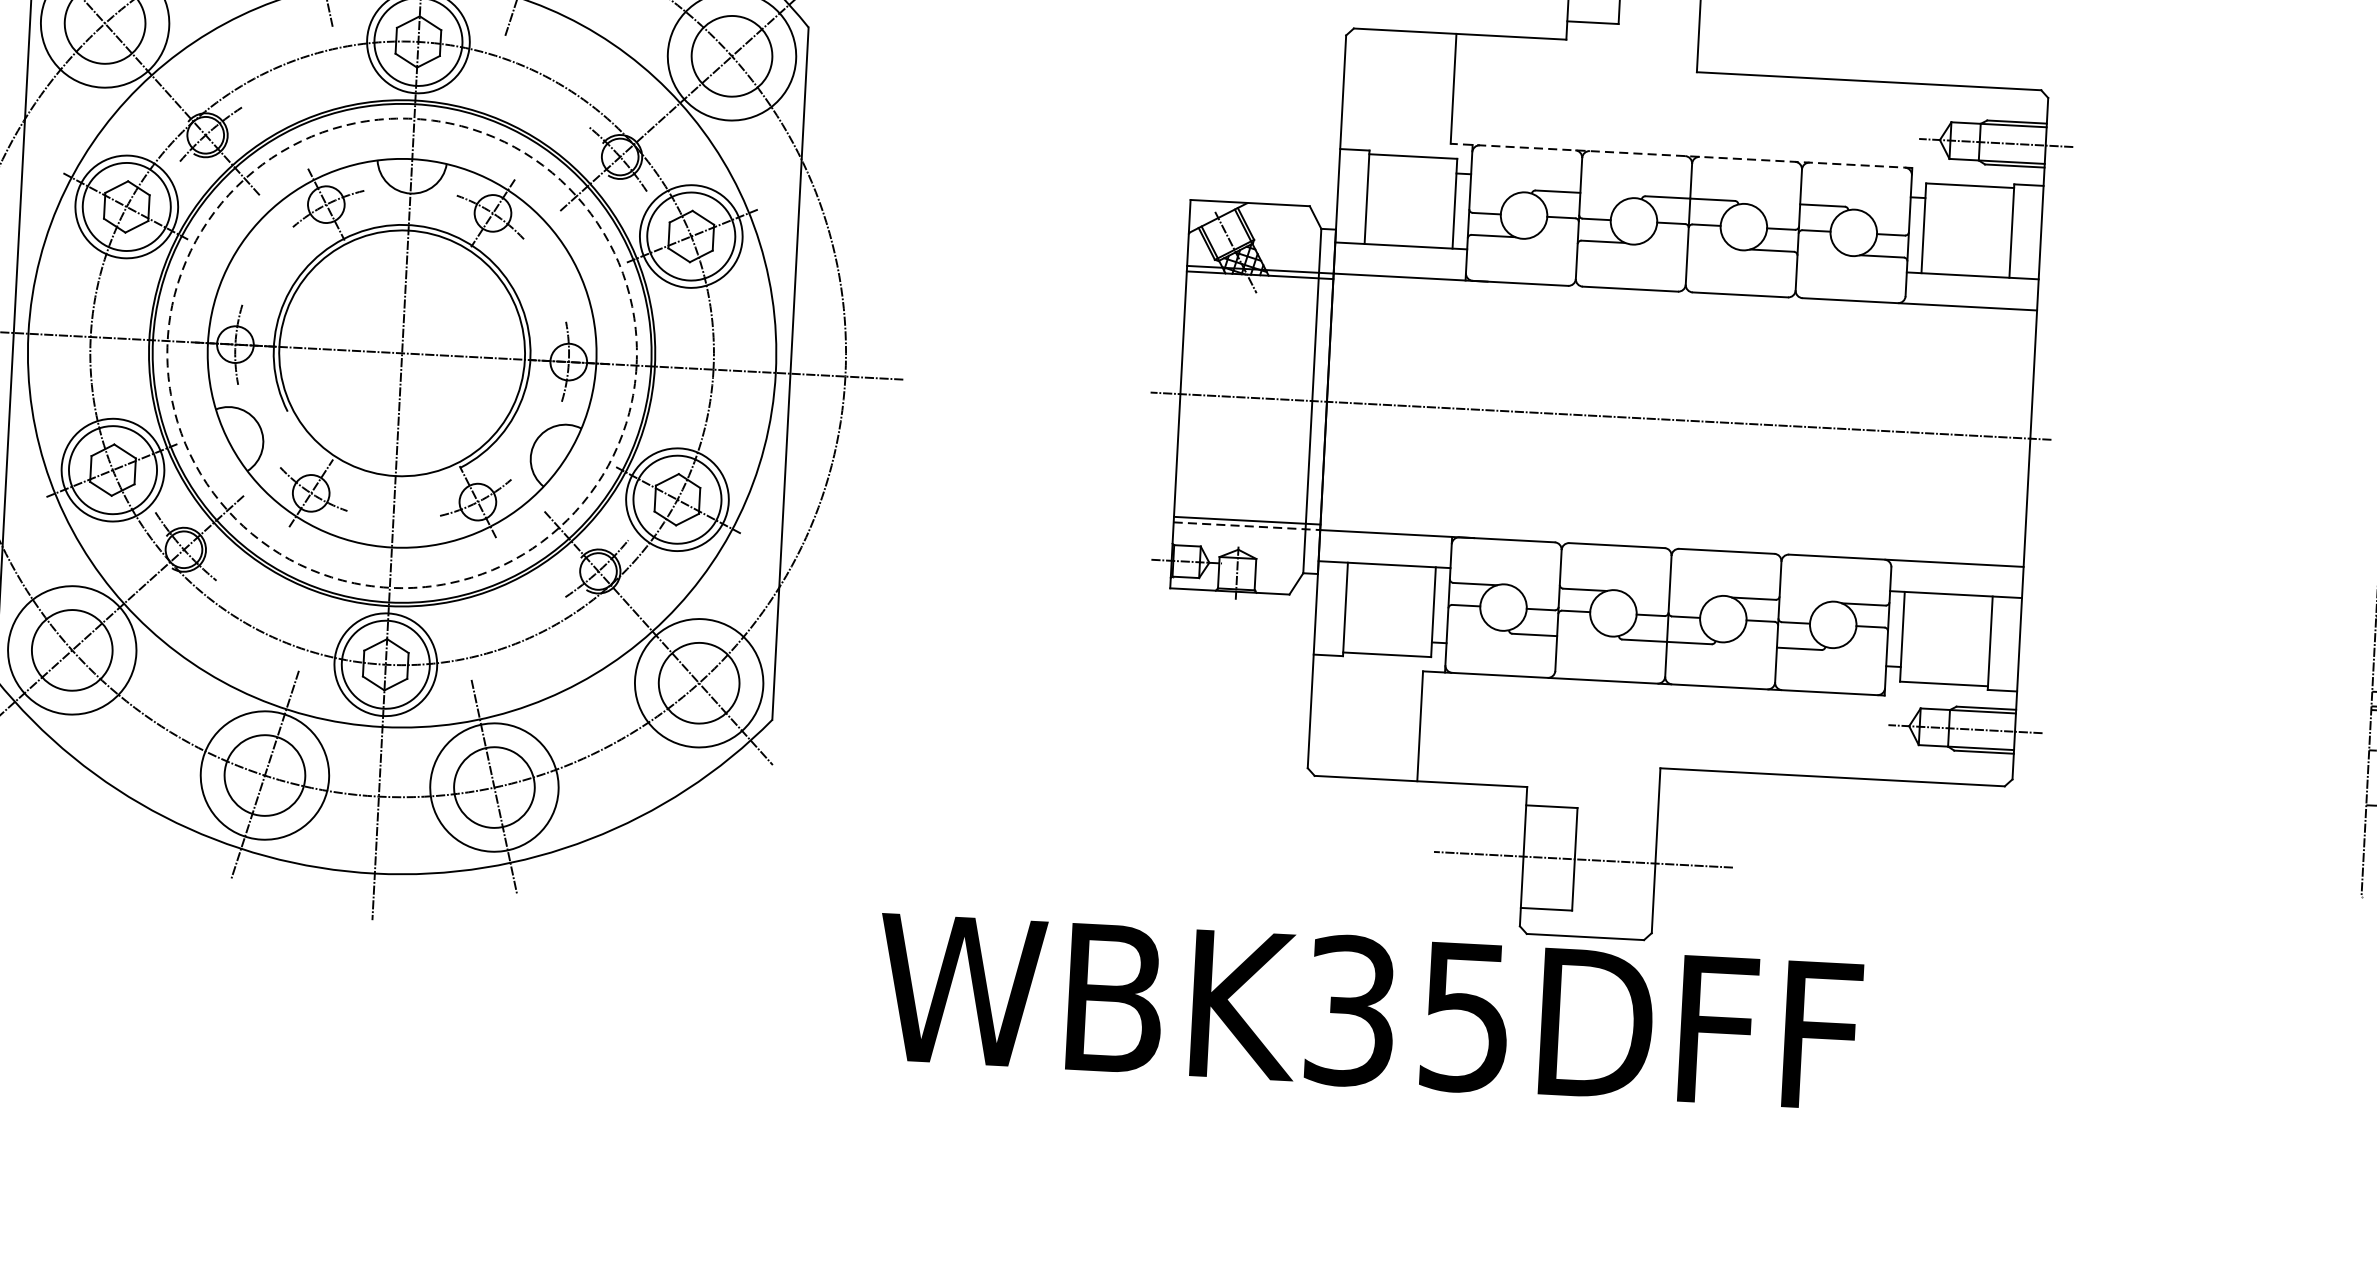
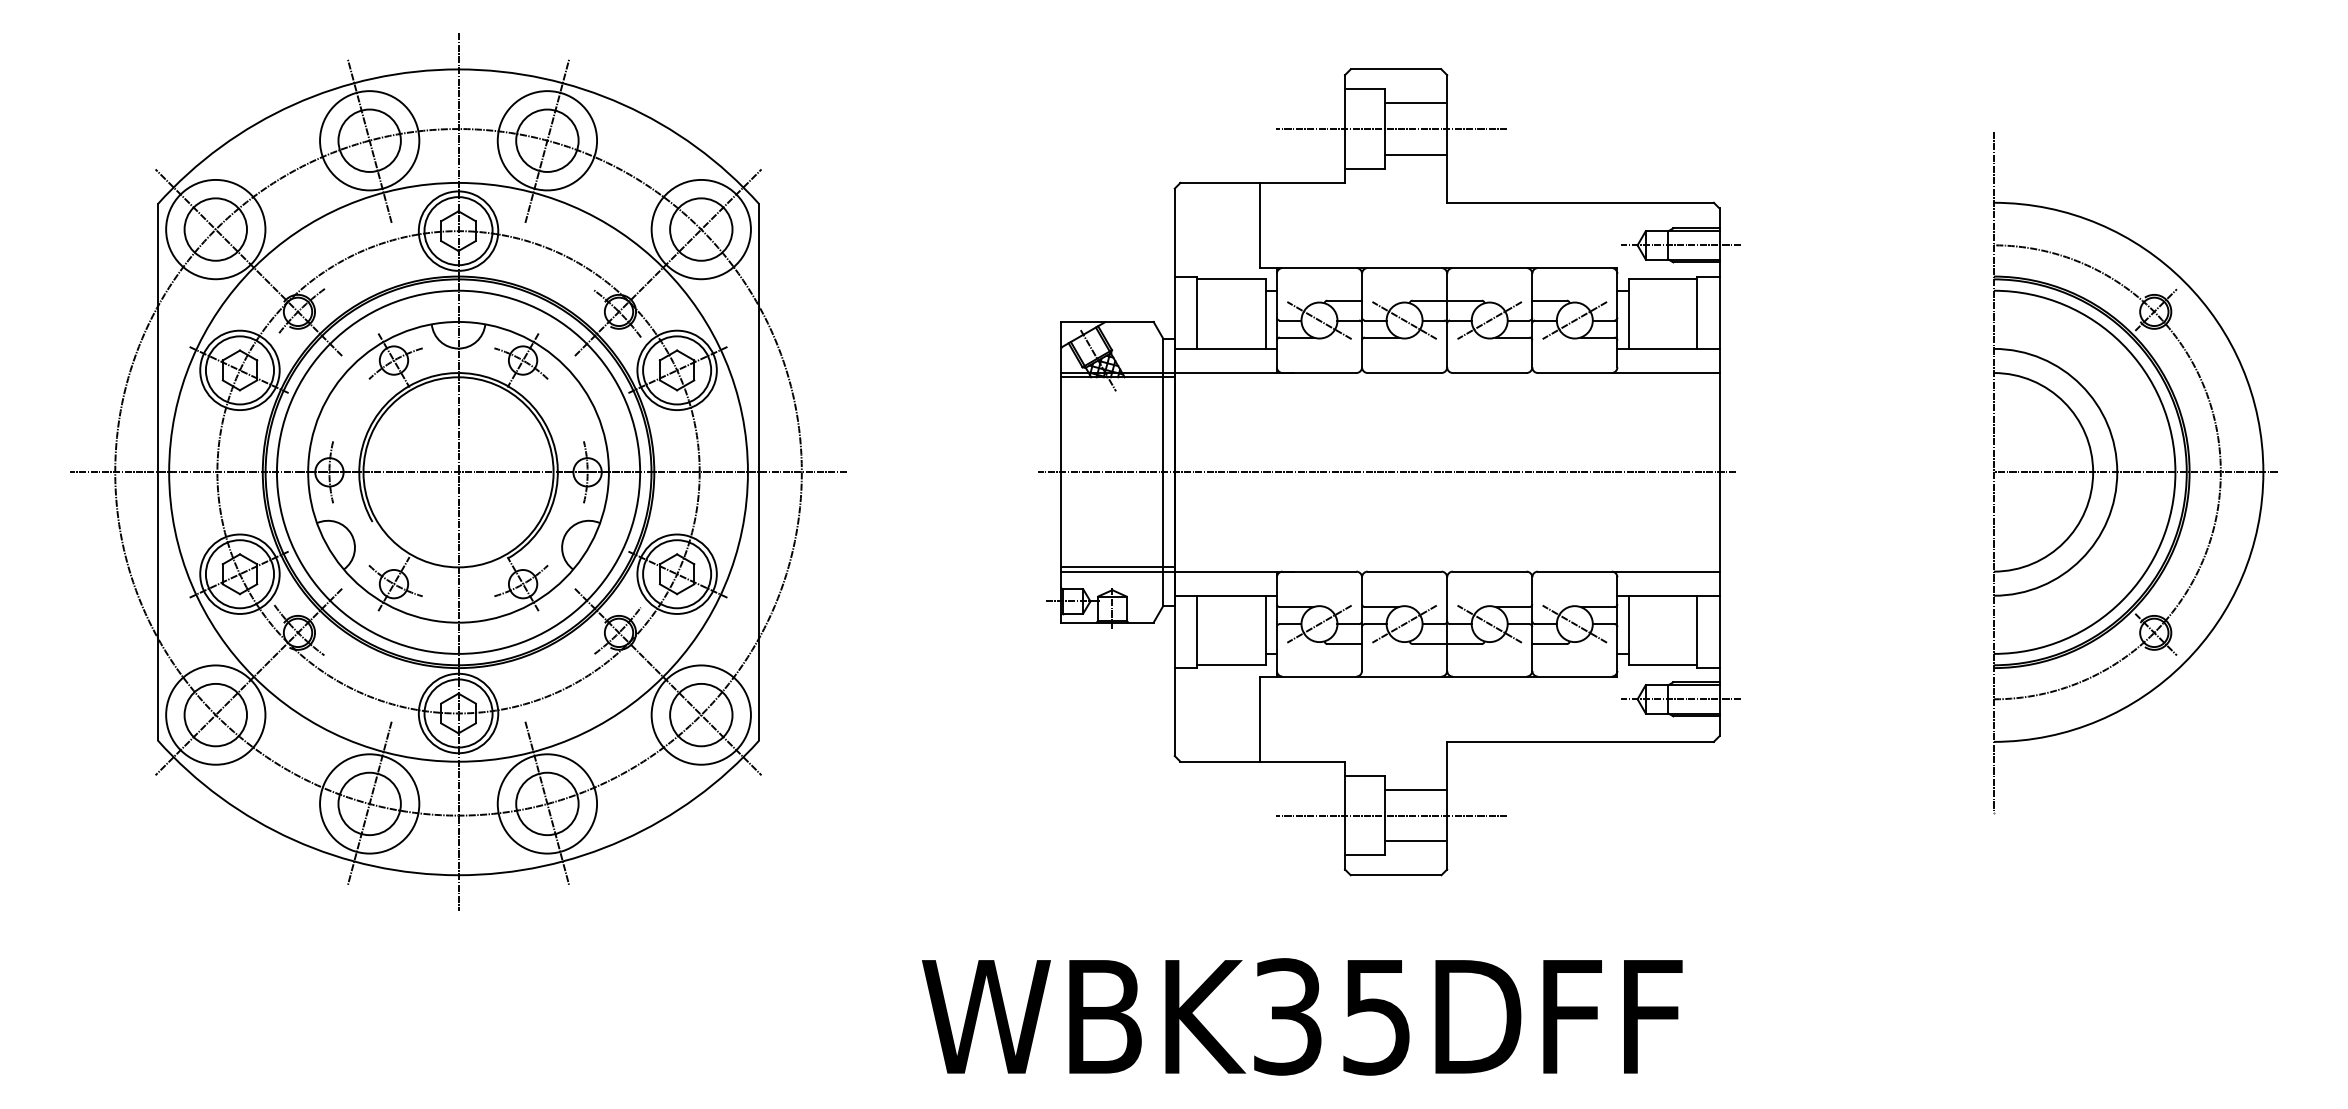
line: (1659, 7) -> (1415, 154), added
line: (1681, 156) -> (1438, 268), dashed -> solid
line: (1524, 215) -> (1319, 320), added
line: (1633, 221) -> (1404, 320), added
line: (1743, 227) -> (1489, 320), added
line: (1853, 232) -> (1574, 320), added
circle: (402, 352) -> (458, 471), dashed -> solid
line: (1247, 526) -> (1118, 571), dashed -> solid
line: (1503, 606) -> (1319, 623), added
line: (1613, 612) -> (1404, 623), added
line: (1723, 618) -> (1489, 623), added
line: (1832, 624) -> (1574, 623), added
line: (1616, 828) -> (1415, 790), added
line: (1612, 894) -> (1415, 841), added
text: (1369, 1011) -> (1302, 1016), moved

